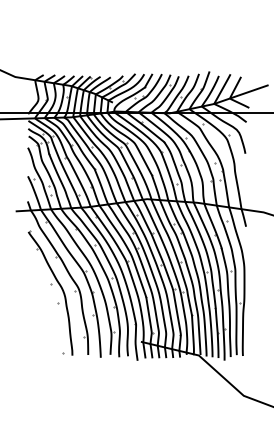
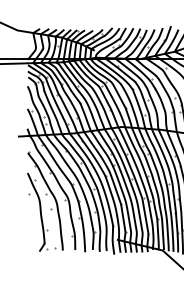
part: (40, 307) -> (37, 212), added

